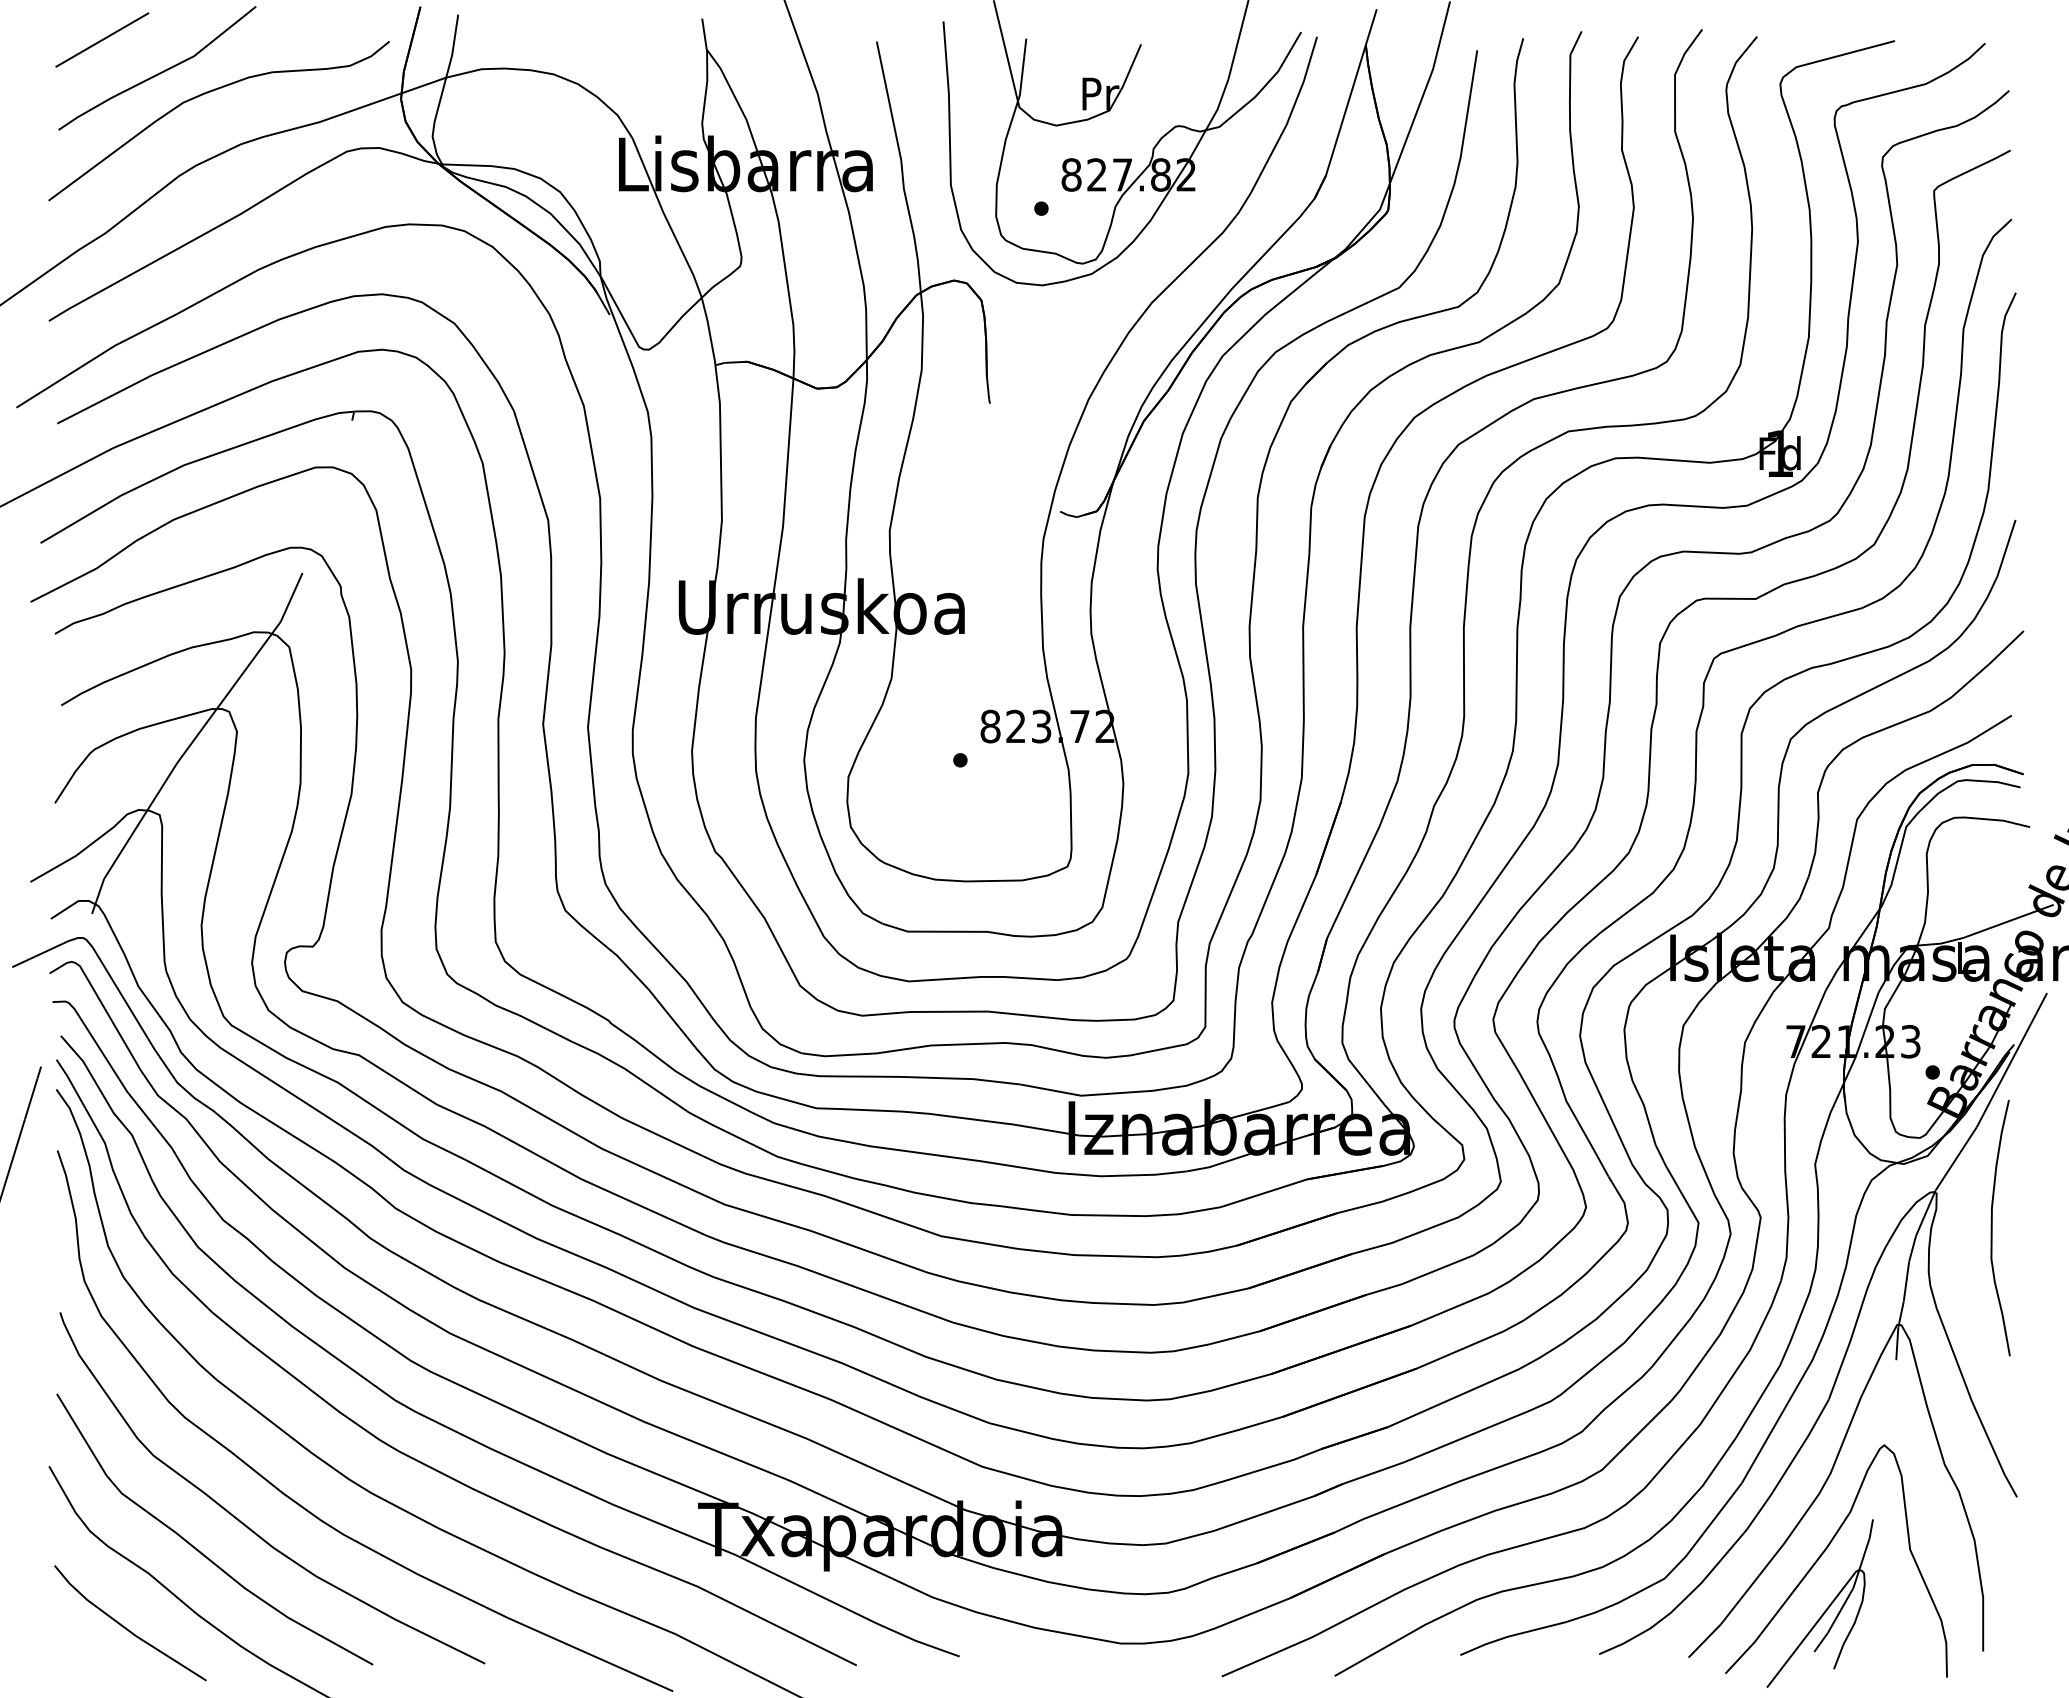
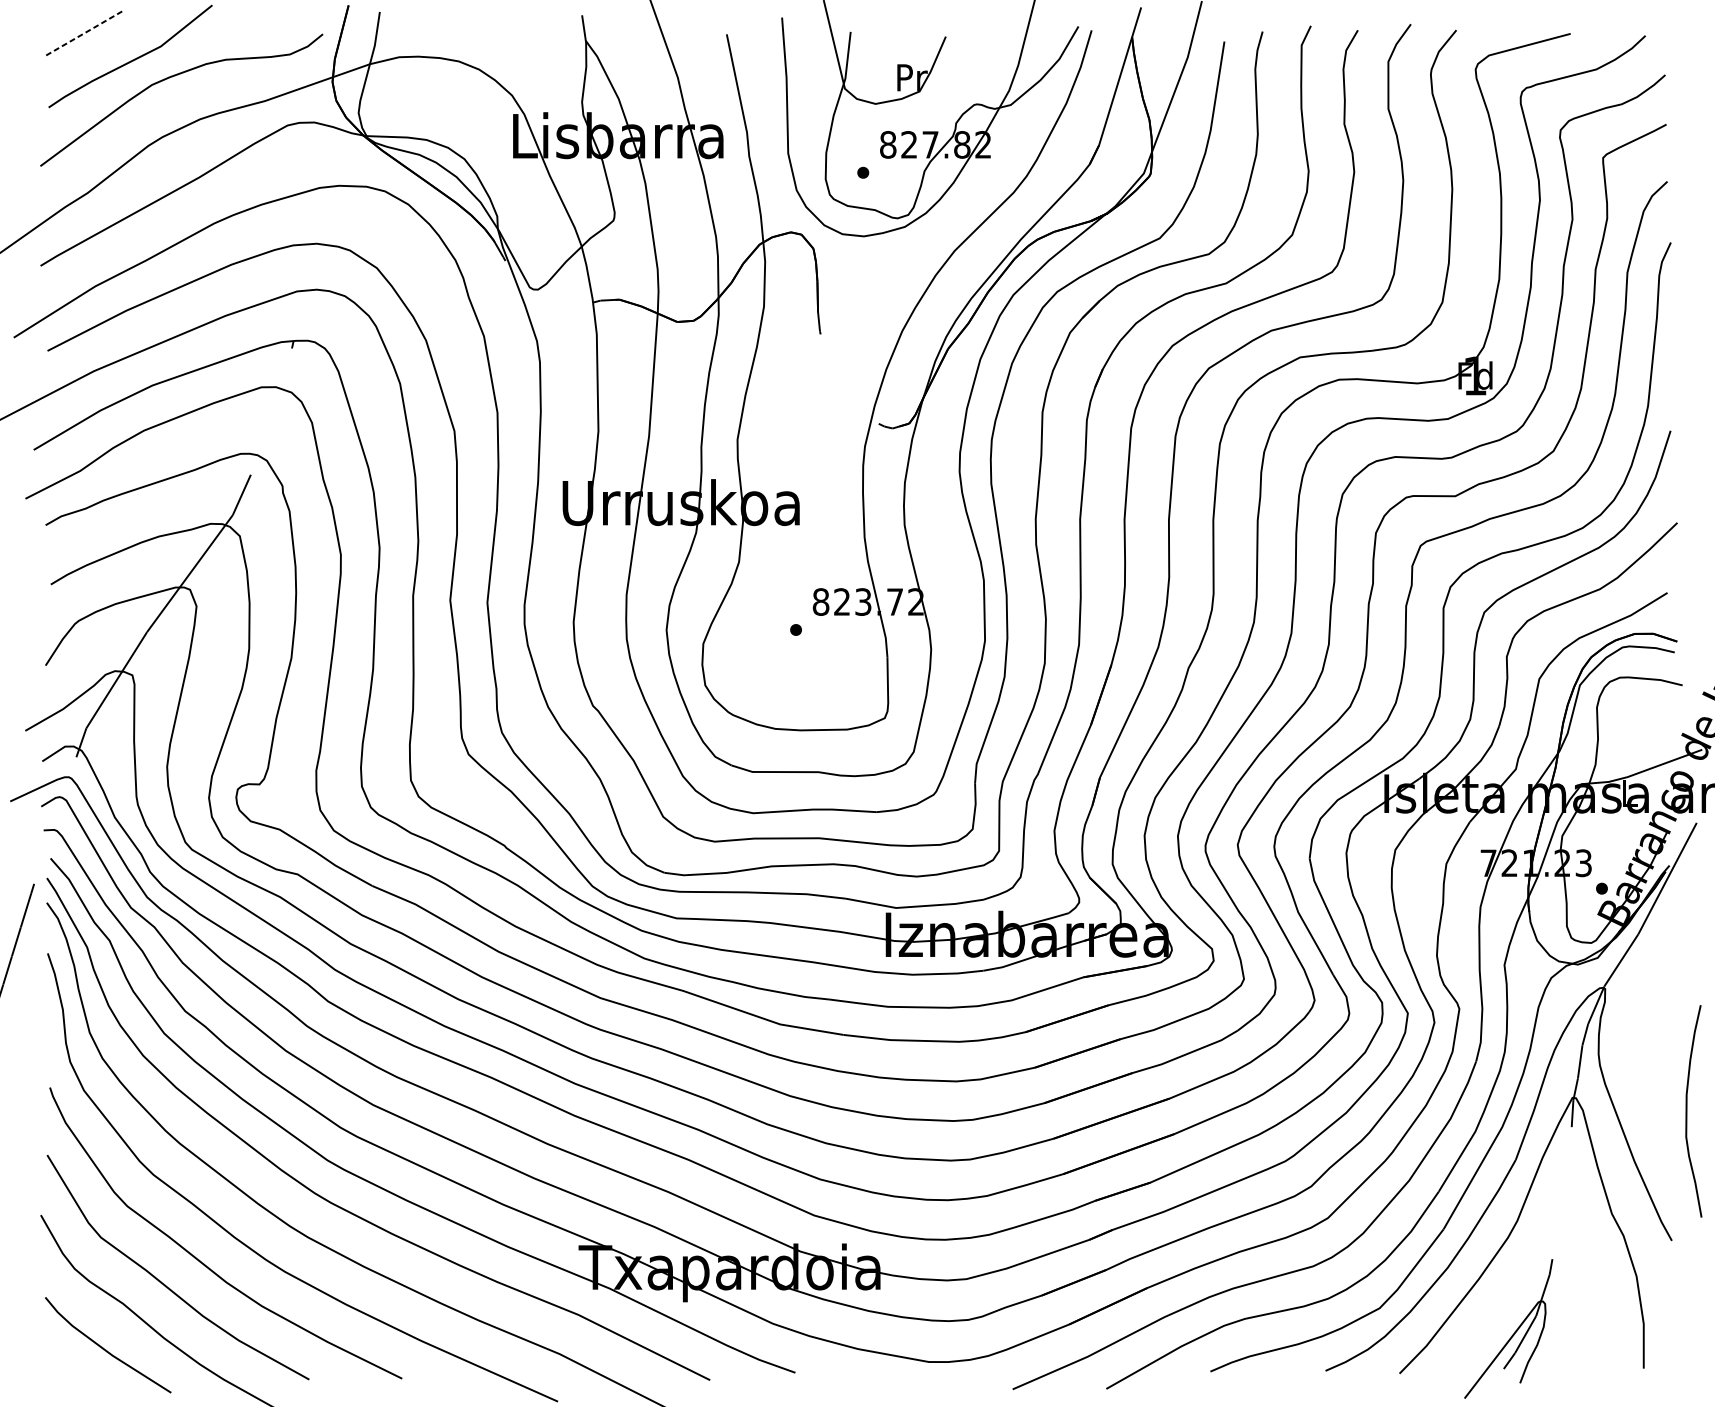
line: (102, 39) -> (85, 32), solid -> dashed
curve: (1992, 1227) -> (1687, 1110), moved
curve: (1825, 1551) -> (1513, 1285), removed

